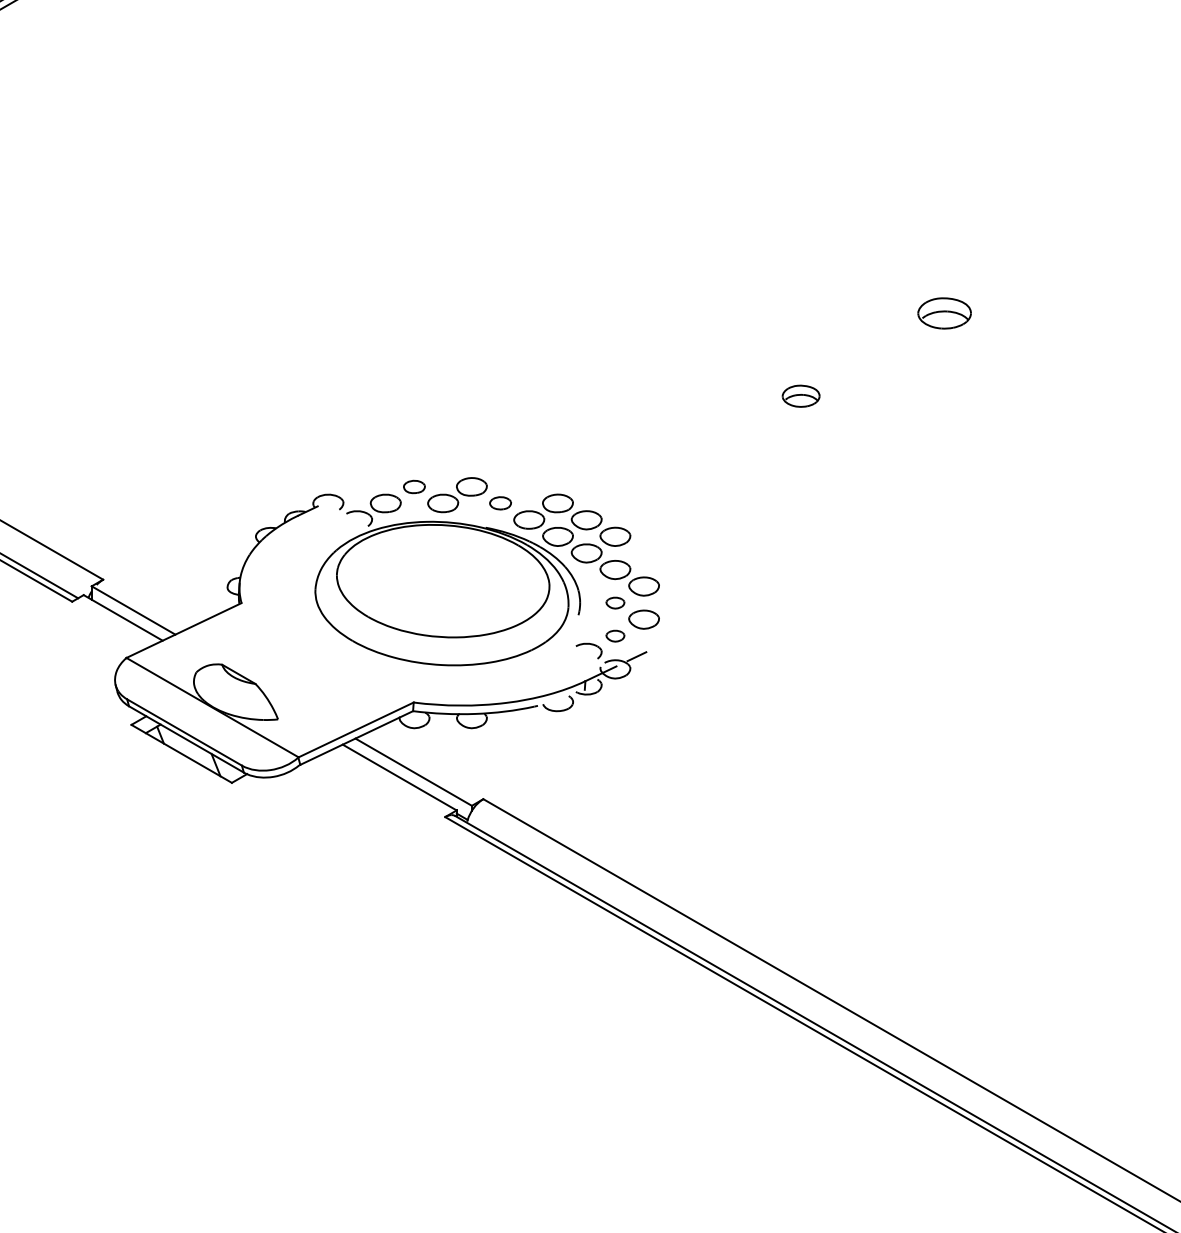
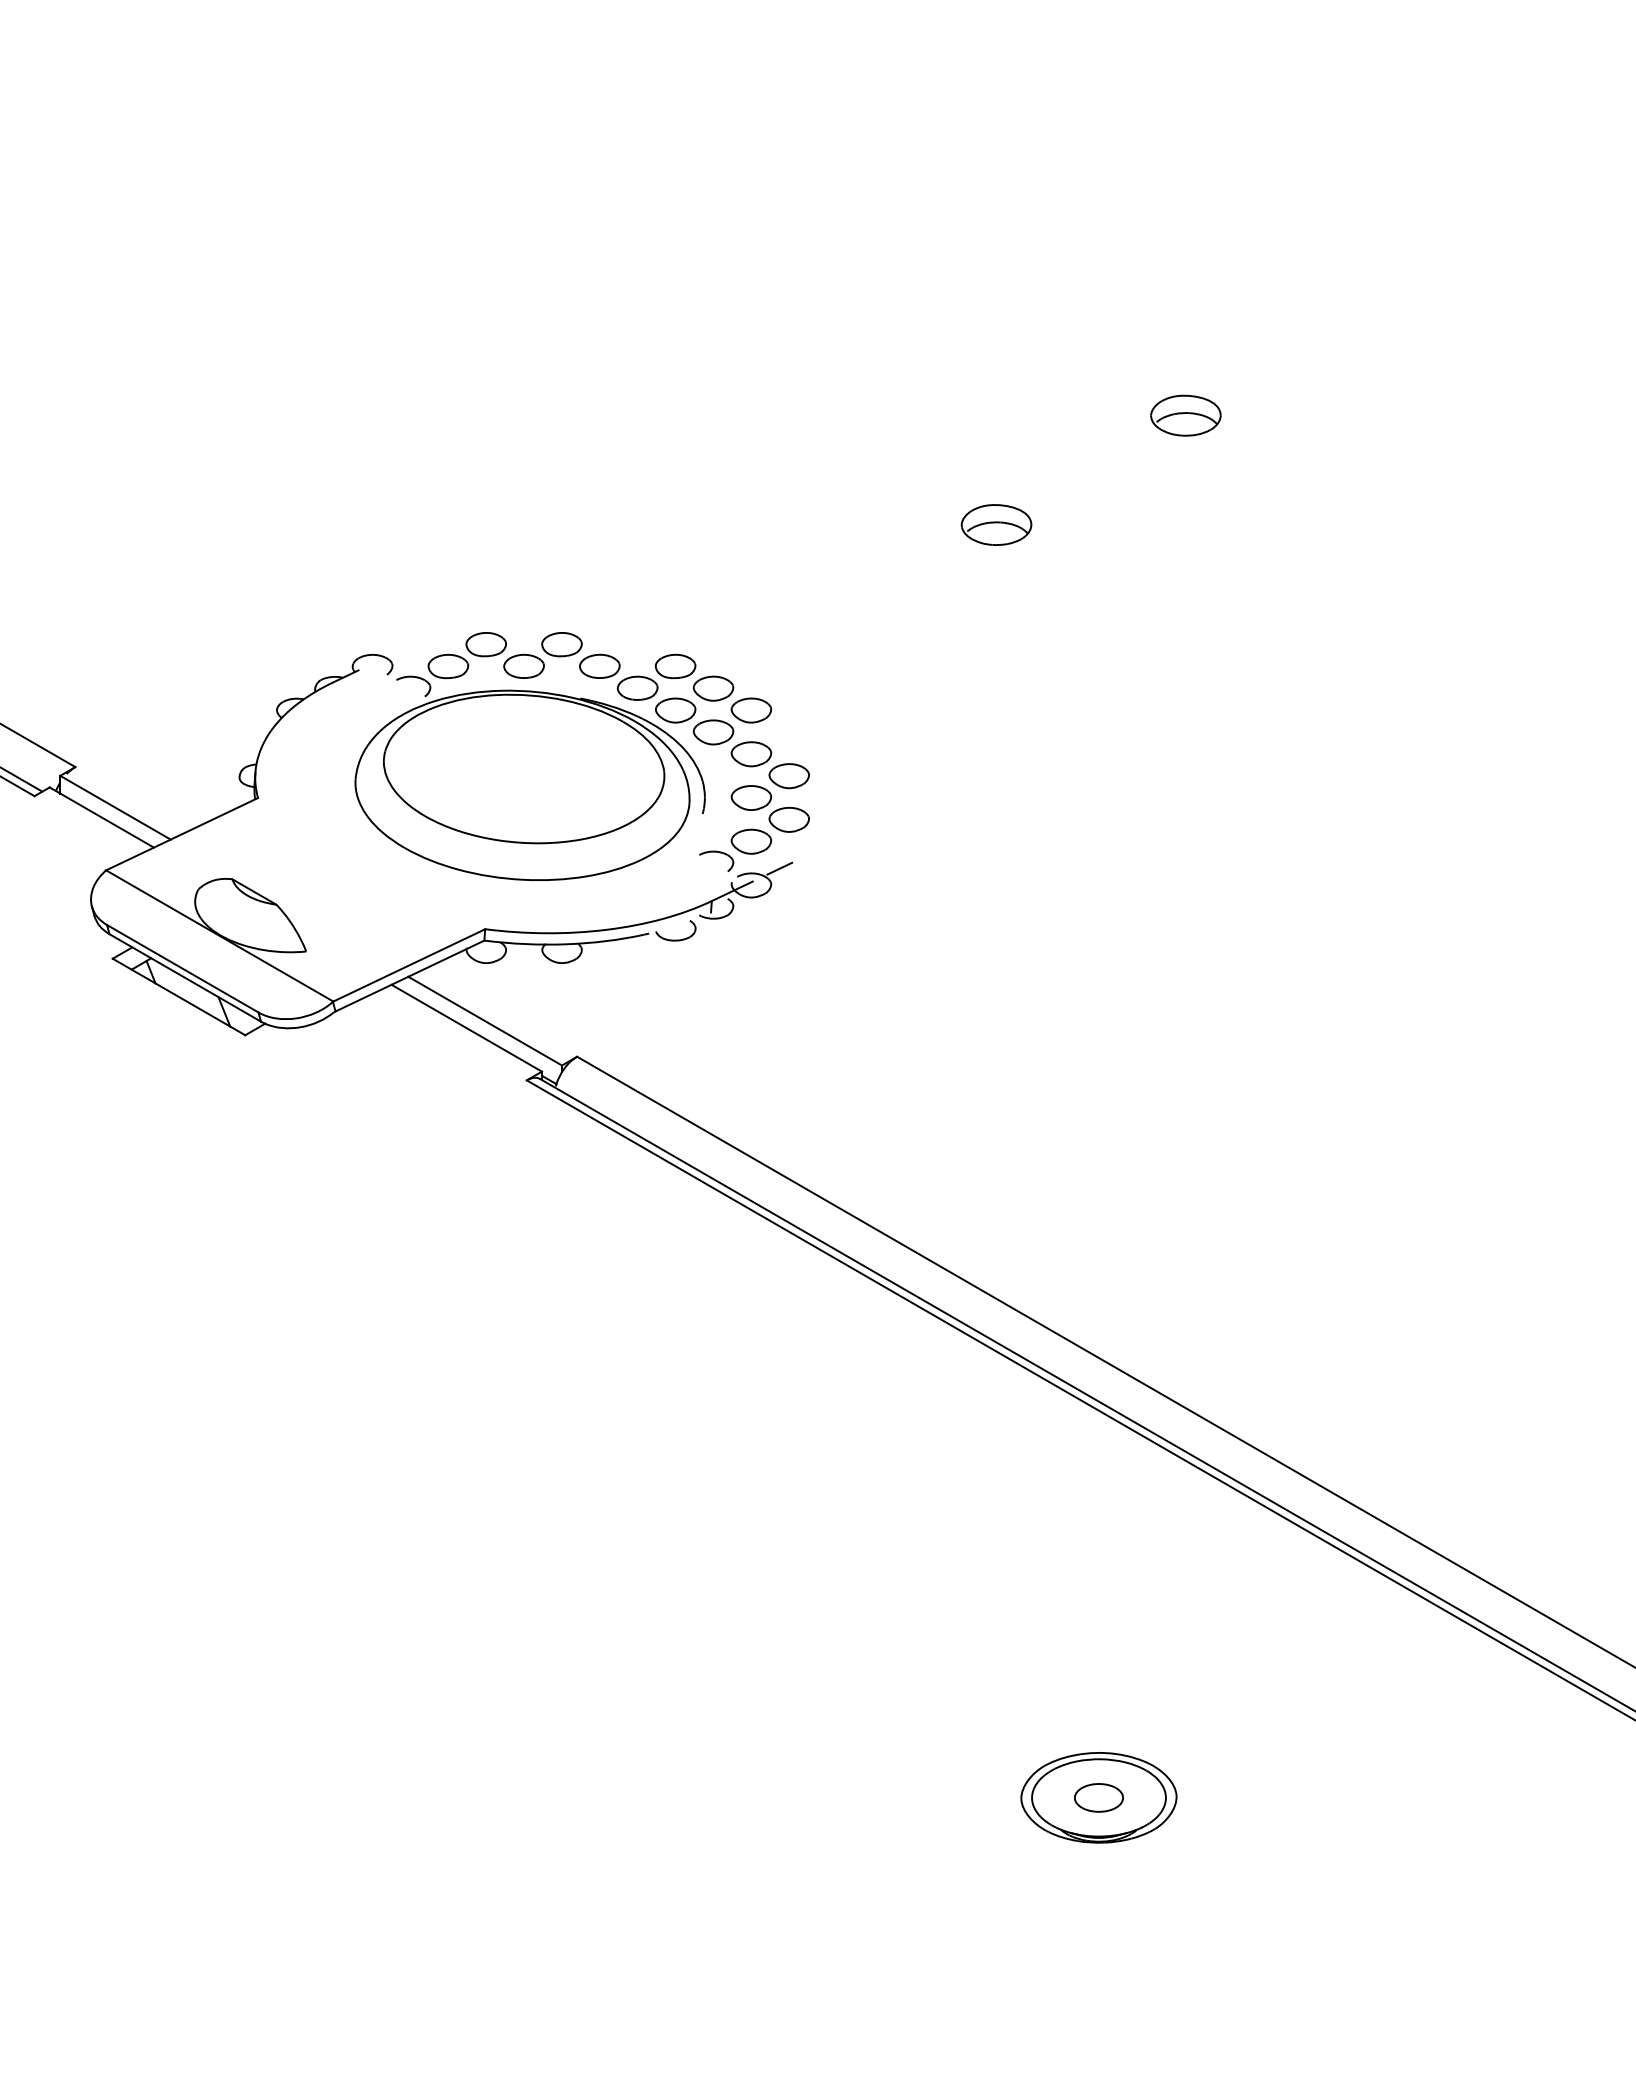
part: (801, 395) -> (996, 524), size x1.43
part: (413, 486) -> (485, 644), size x1.43
part: (500, 502) -> (599, 665), size x1.43
part: (615, 602) -> (751, 797), size x1.67
part: (615, 636) -> (751, 841), size x1.67

